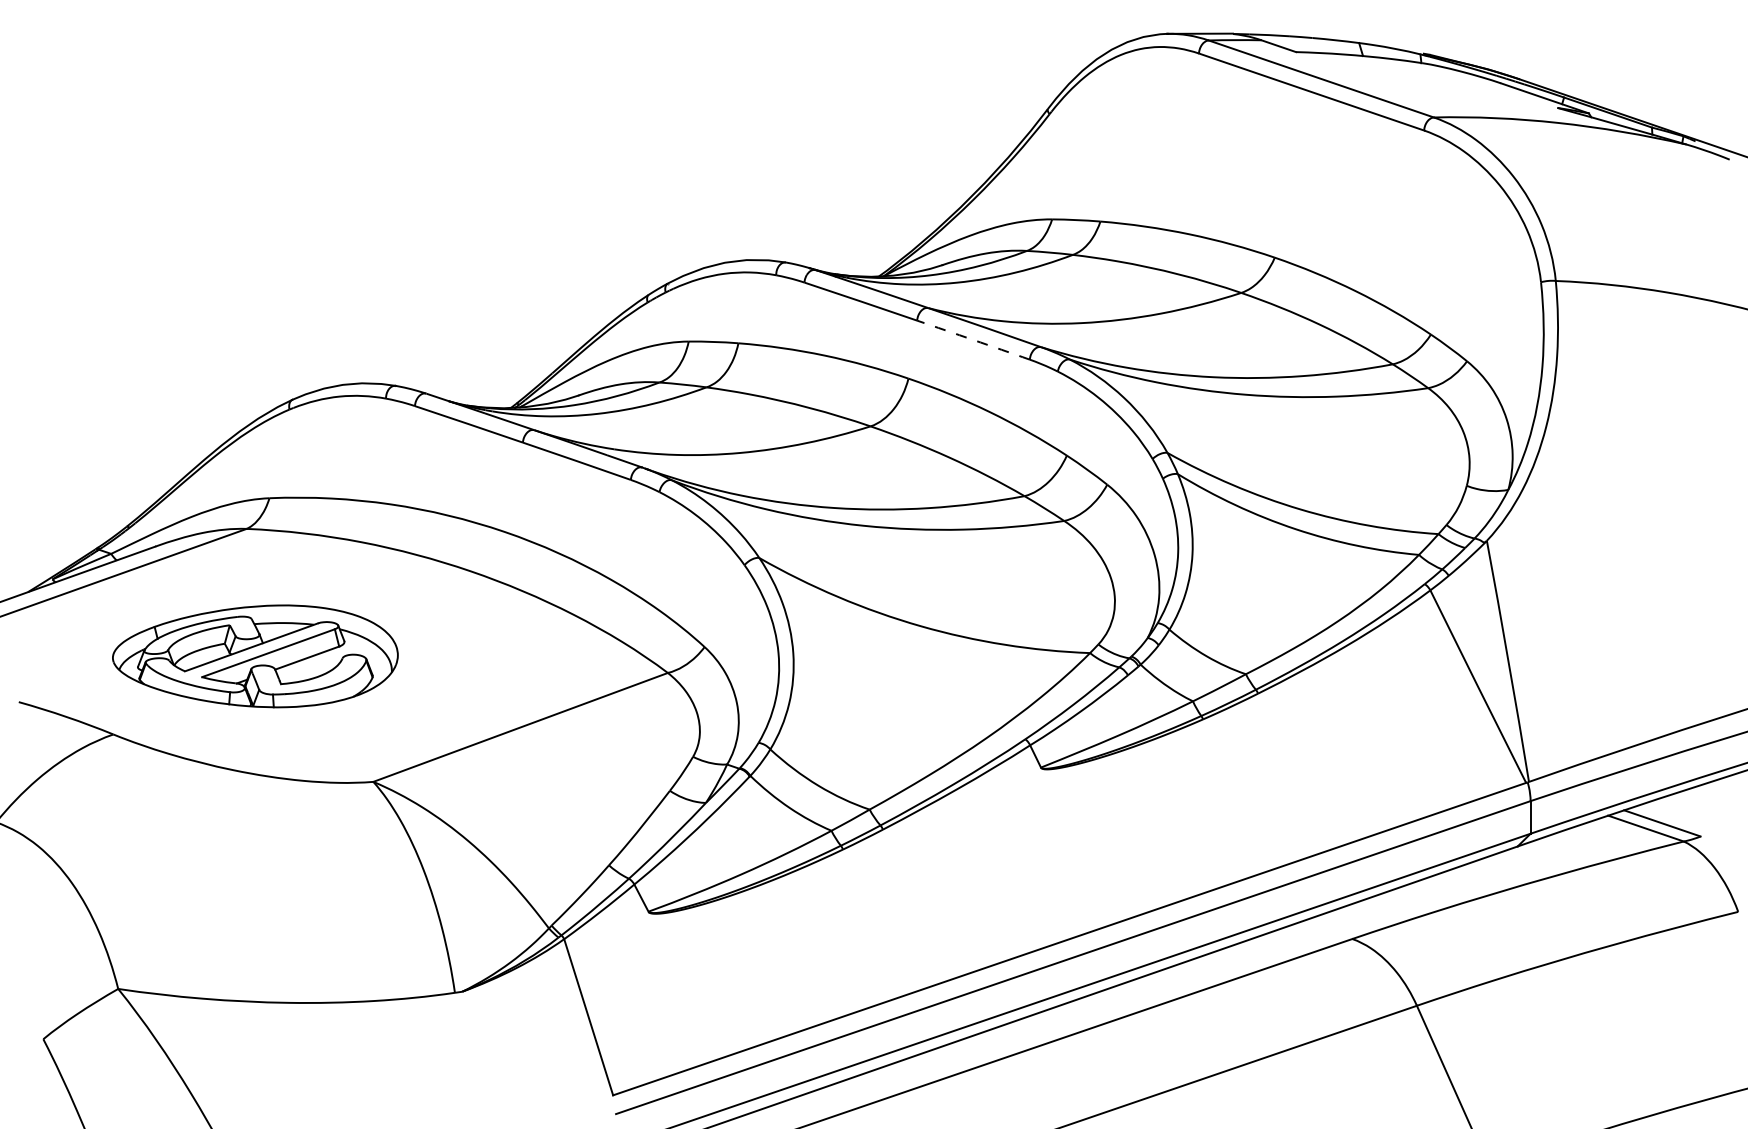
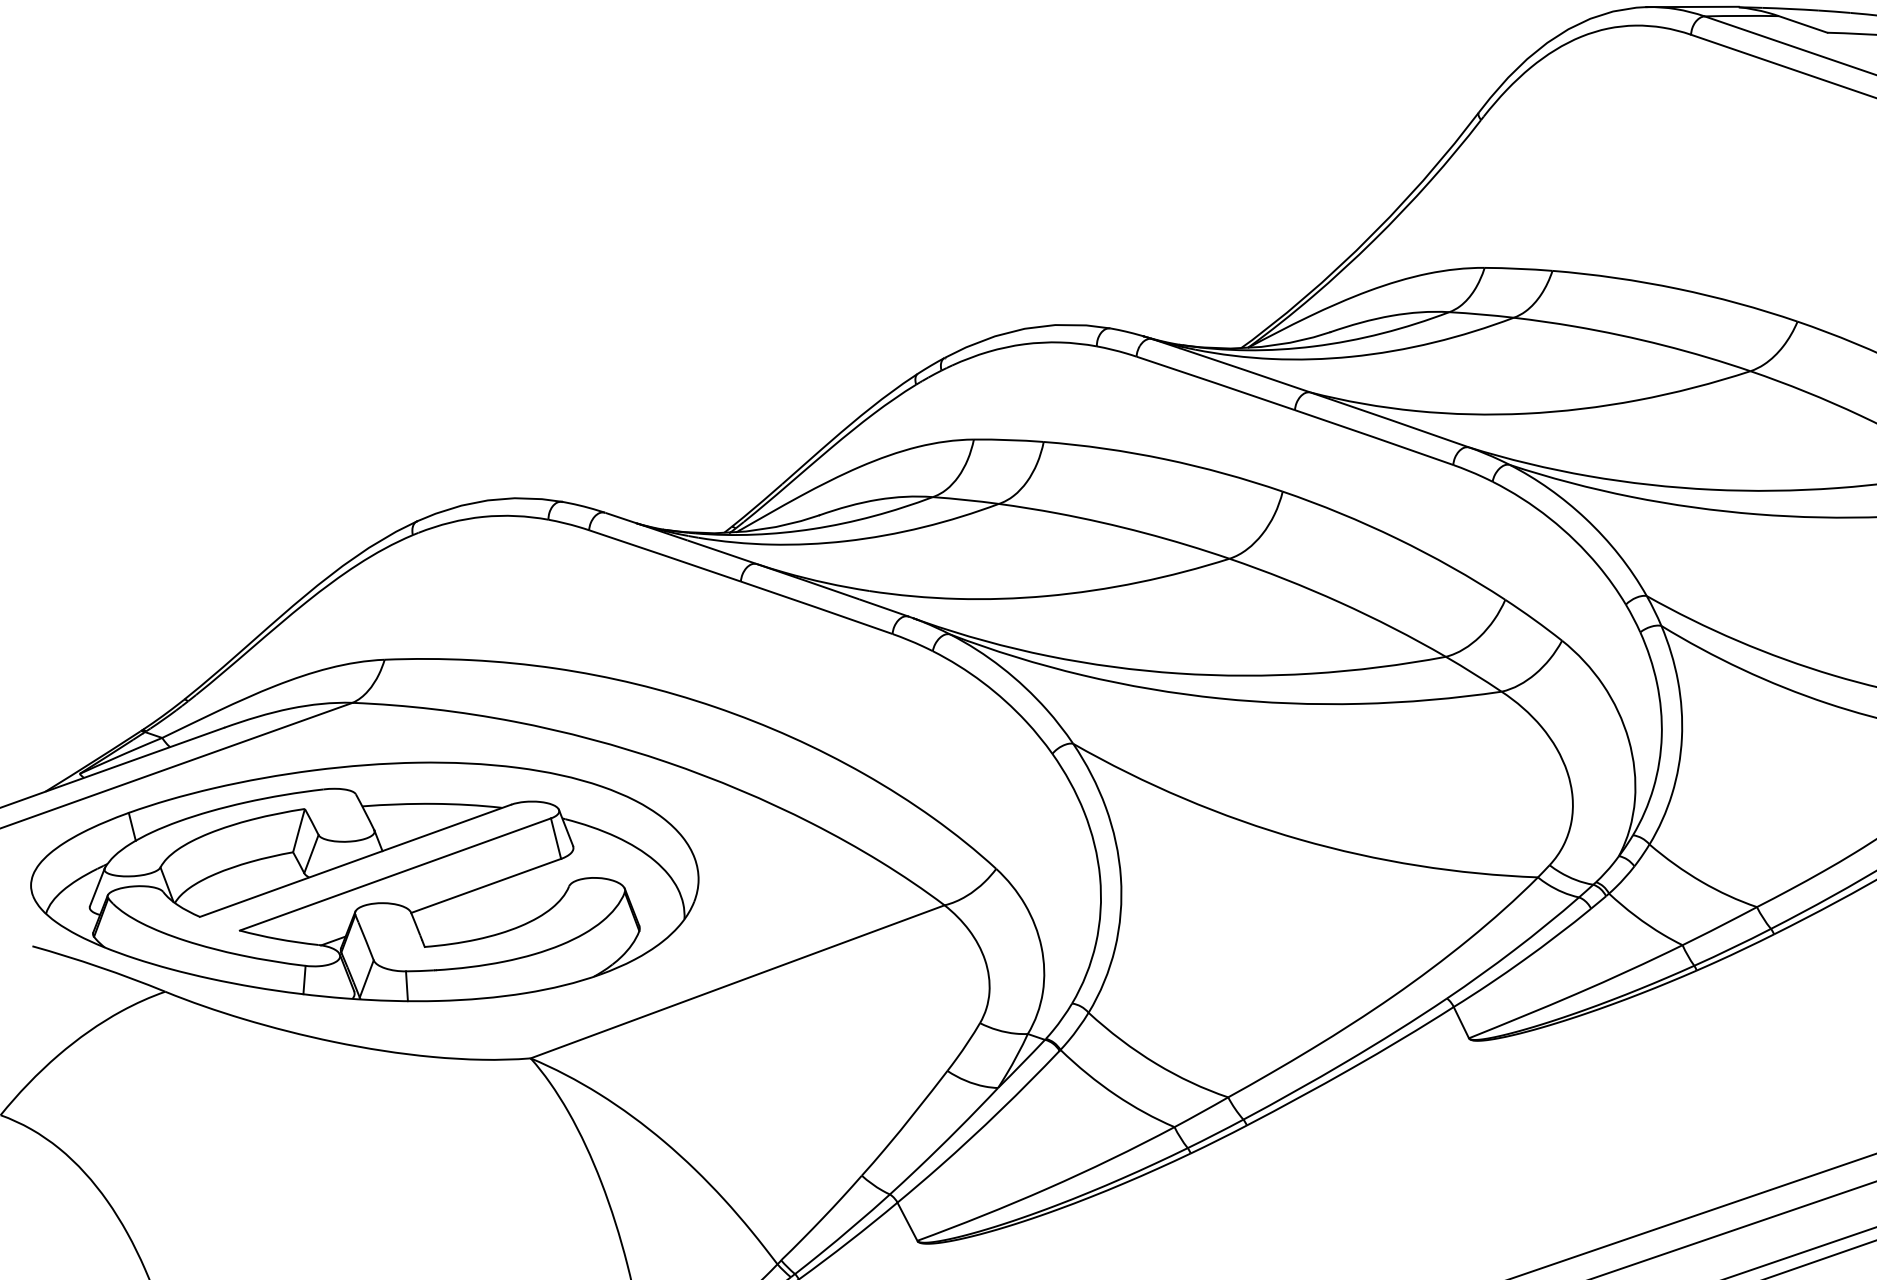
arc: (973, 340) -> (1374, 438), dashed -> solid
part: (255, 656) -> (365, 882), size x1.67

